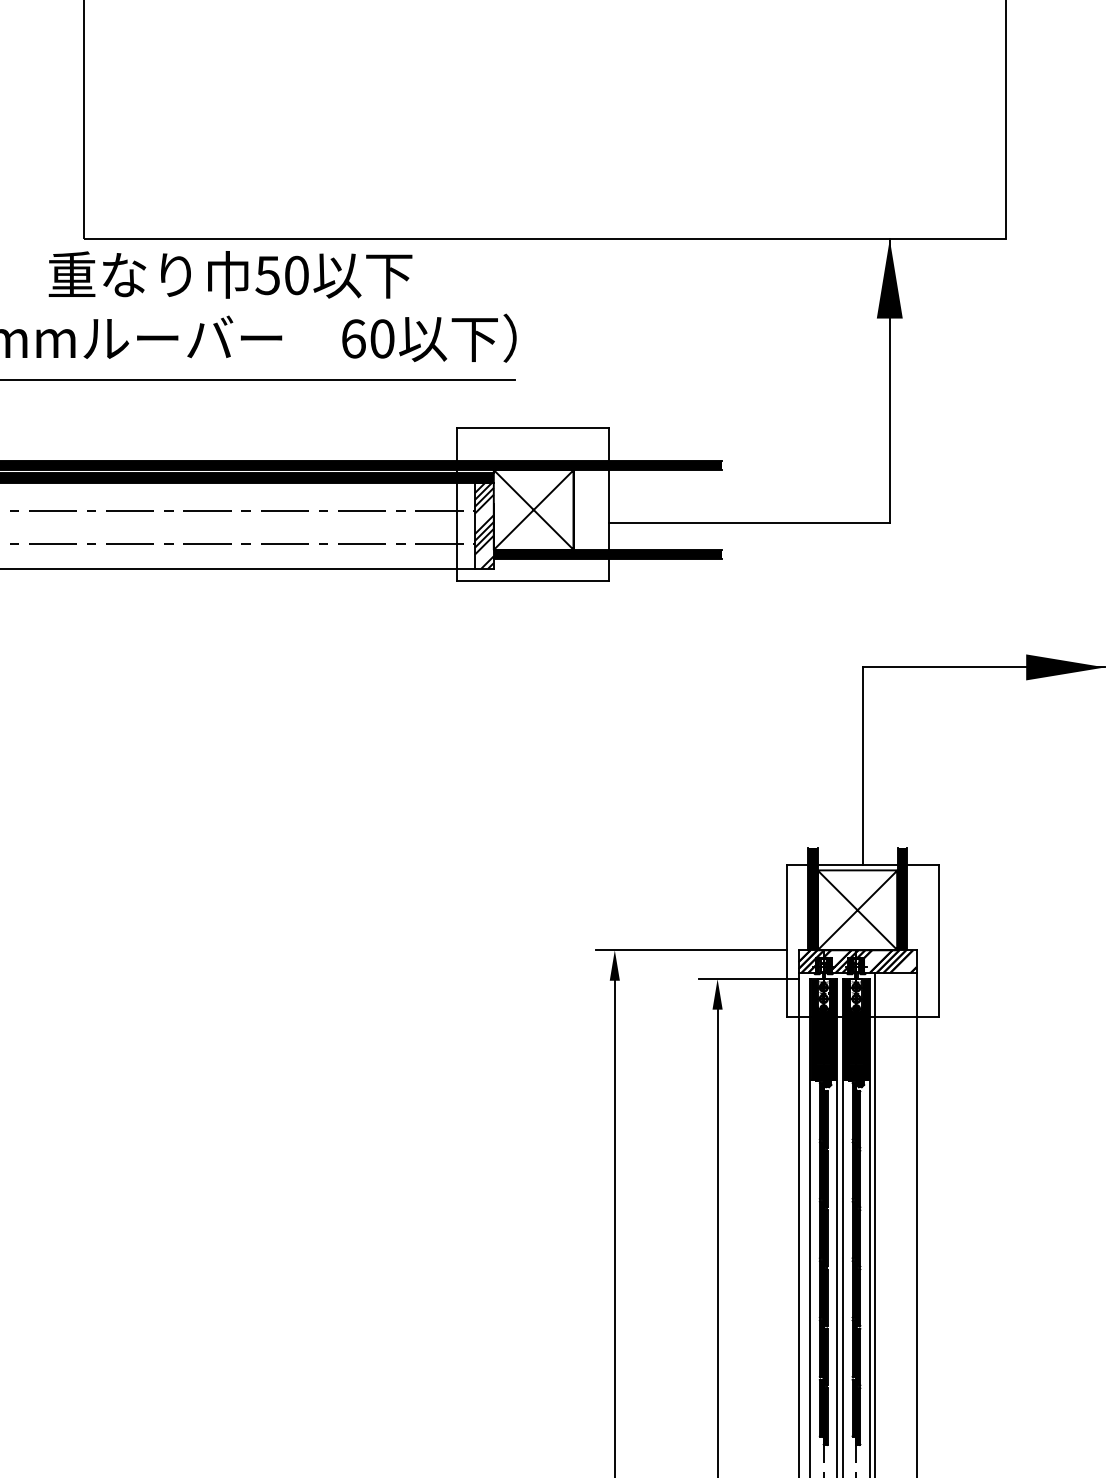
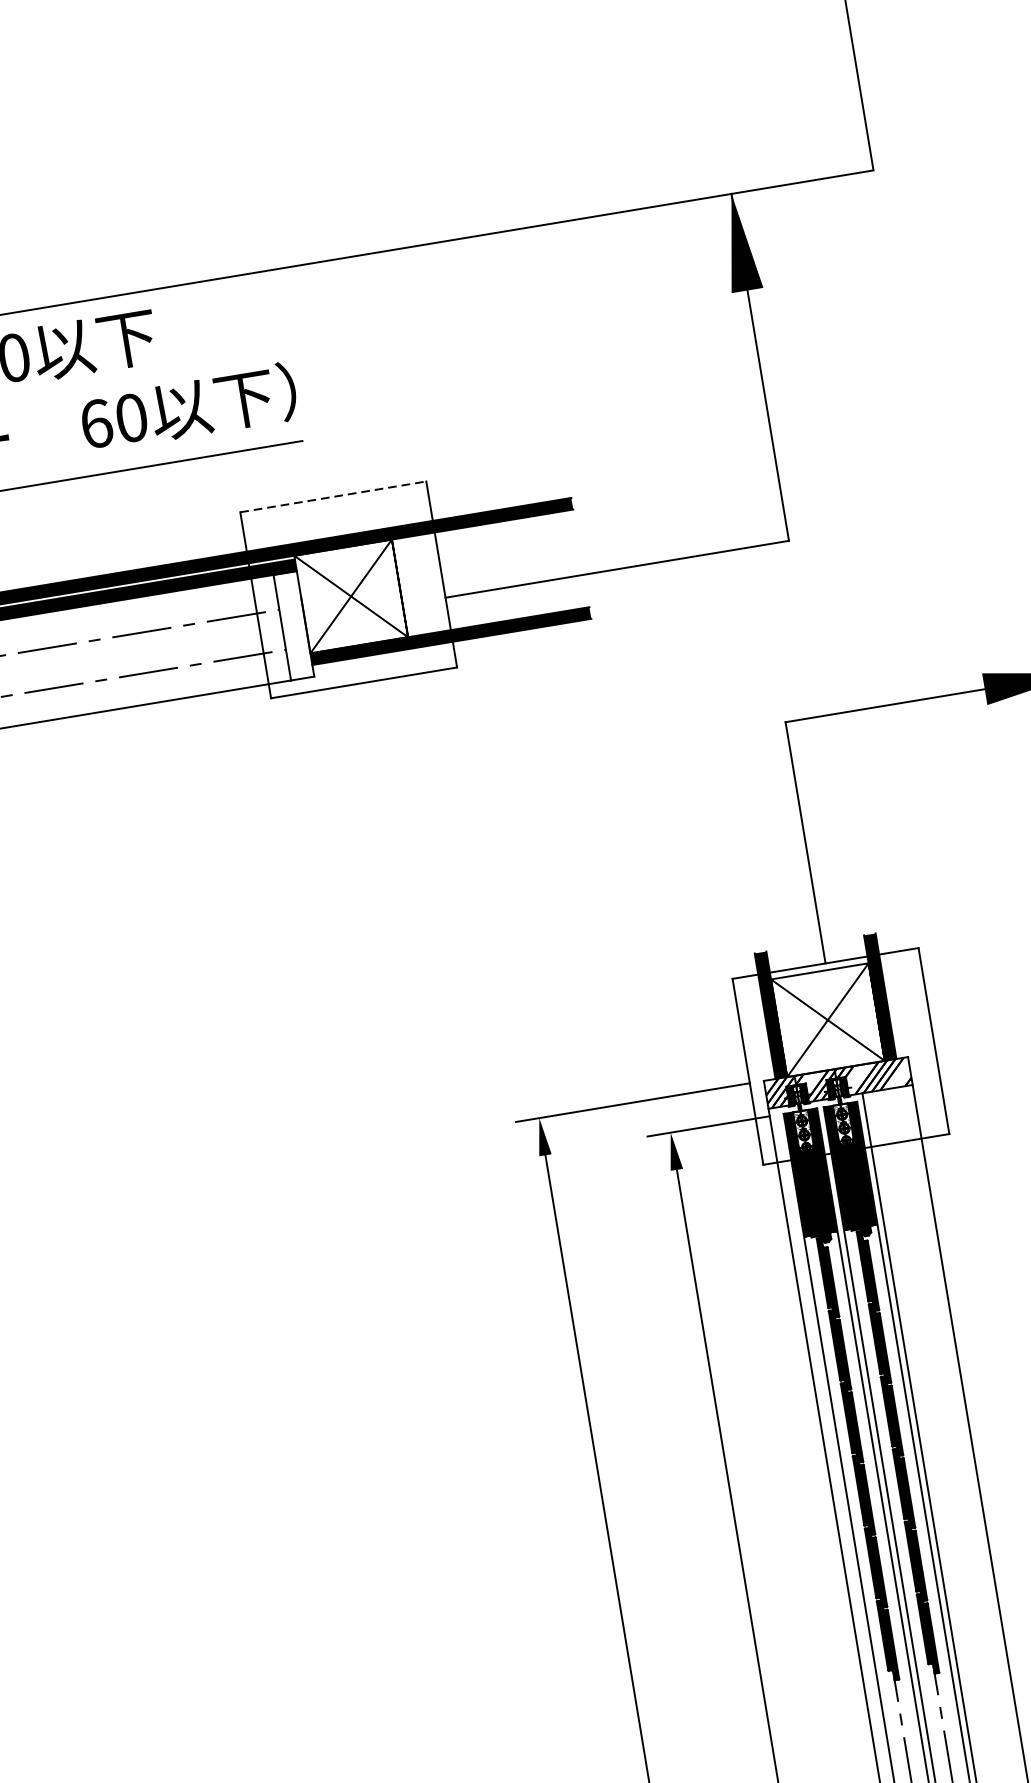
line: (533, 428) -> (334, 496), solid -> dashed
hatch: (483, 525) -> (292, 625), removed

